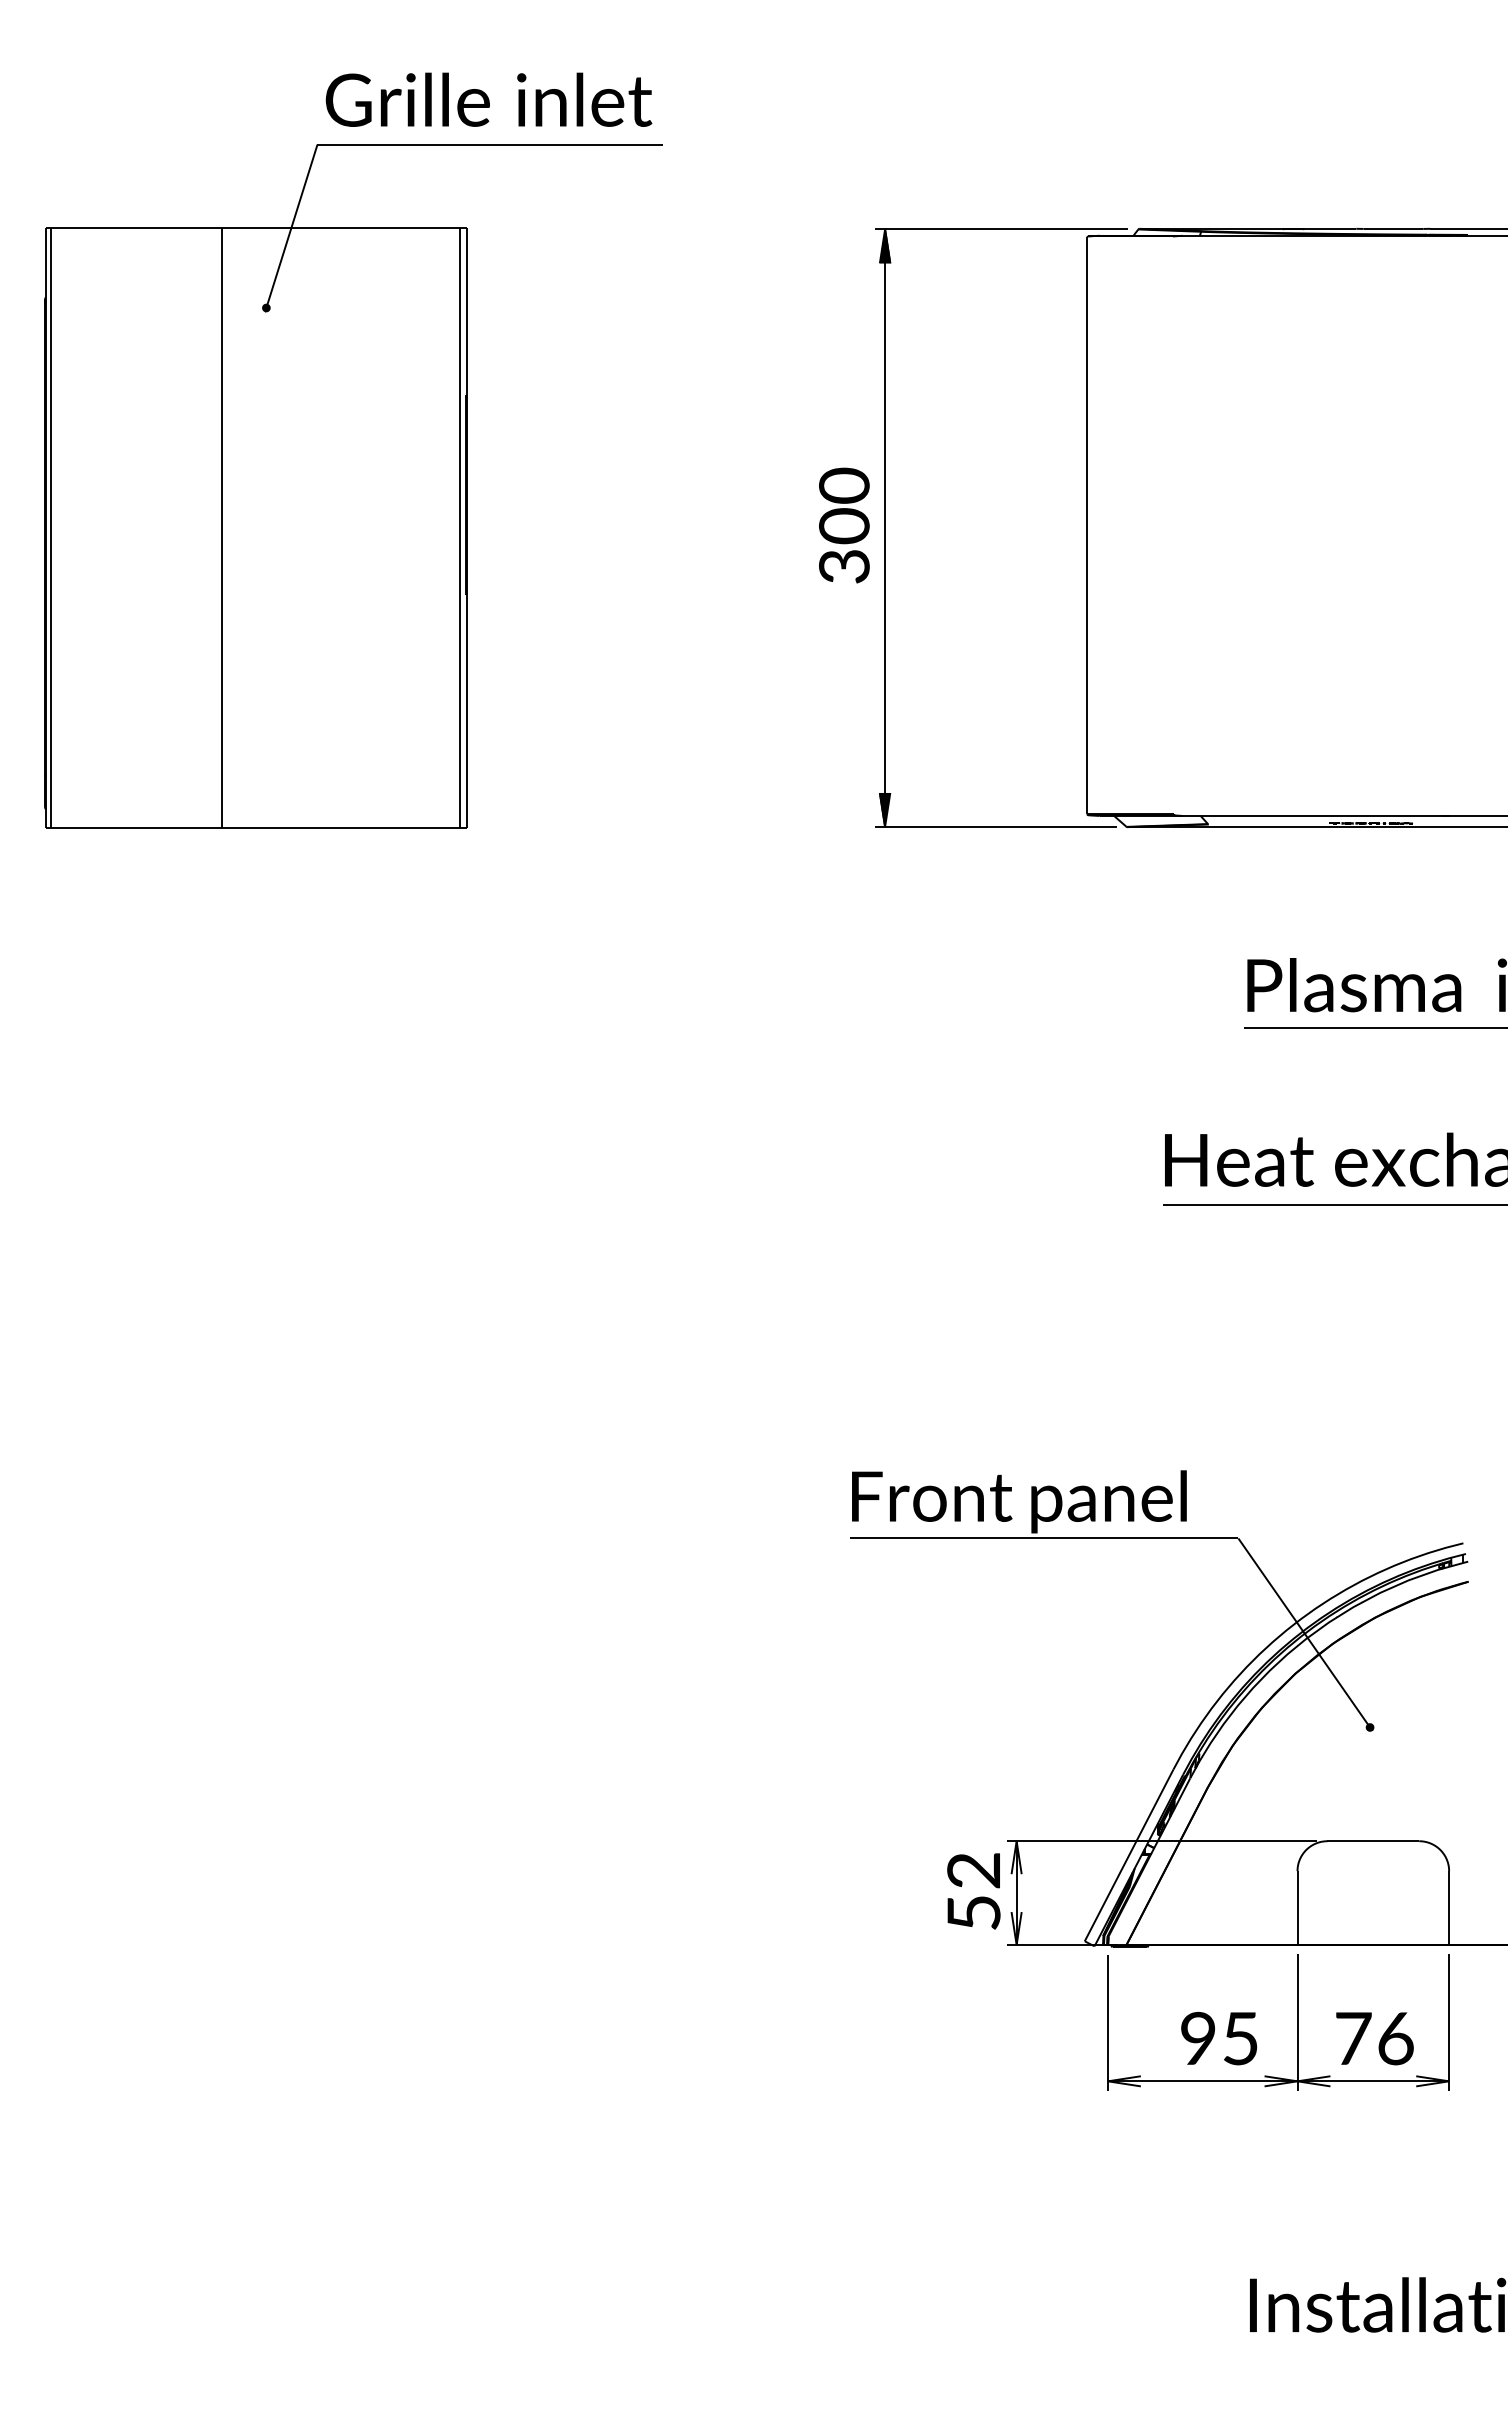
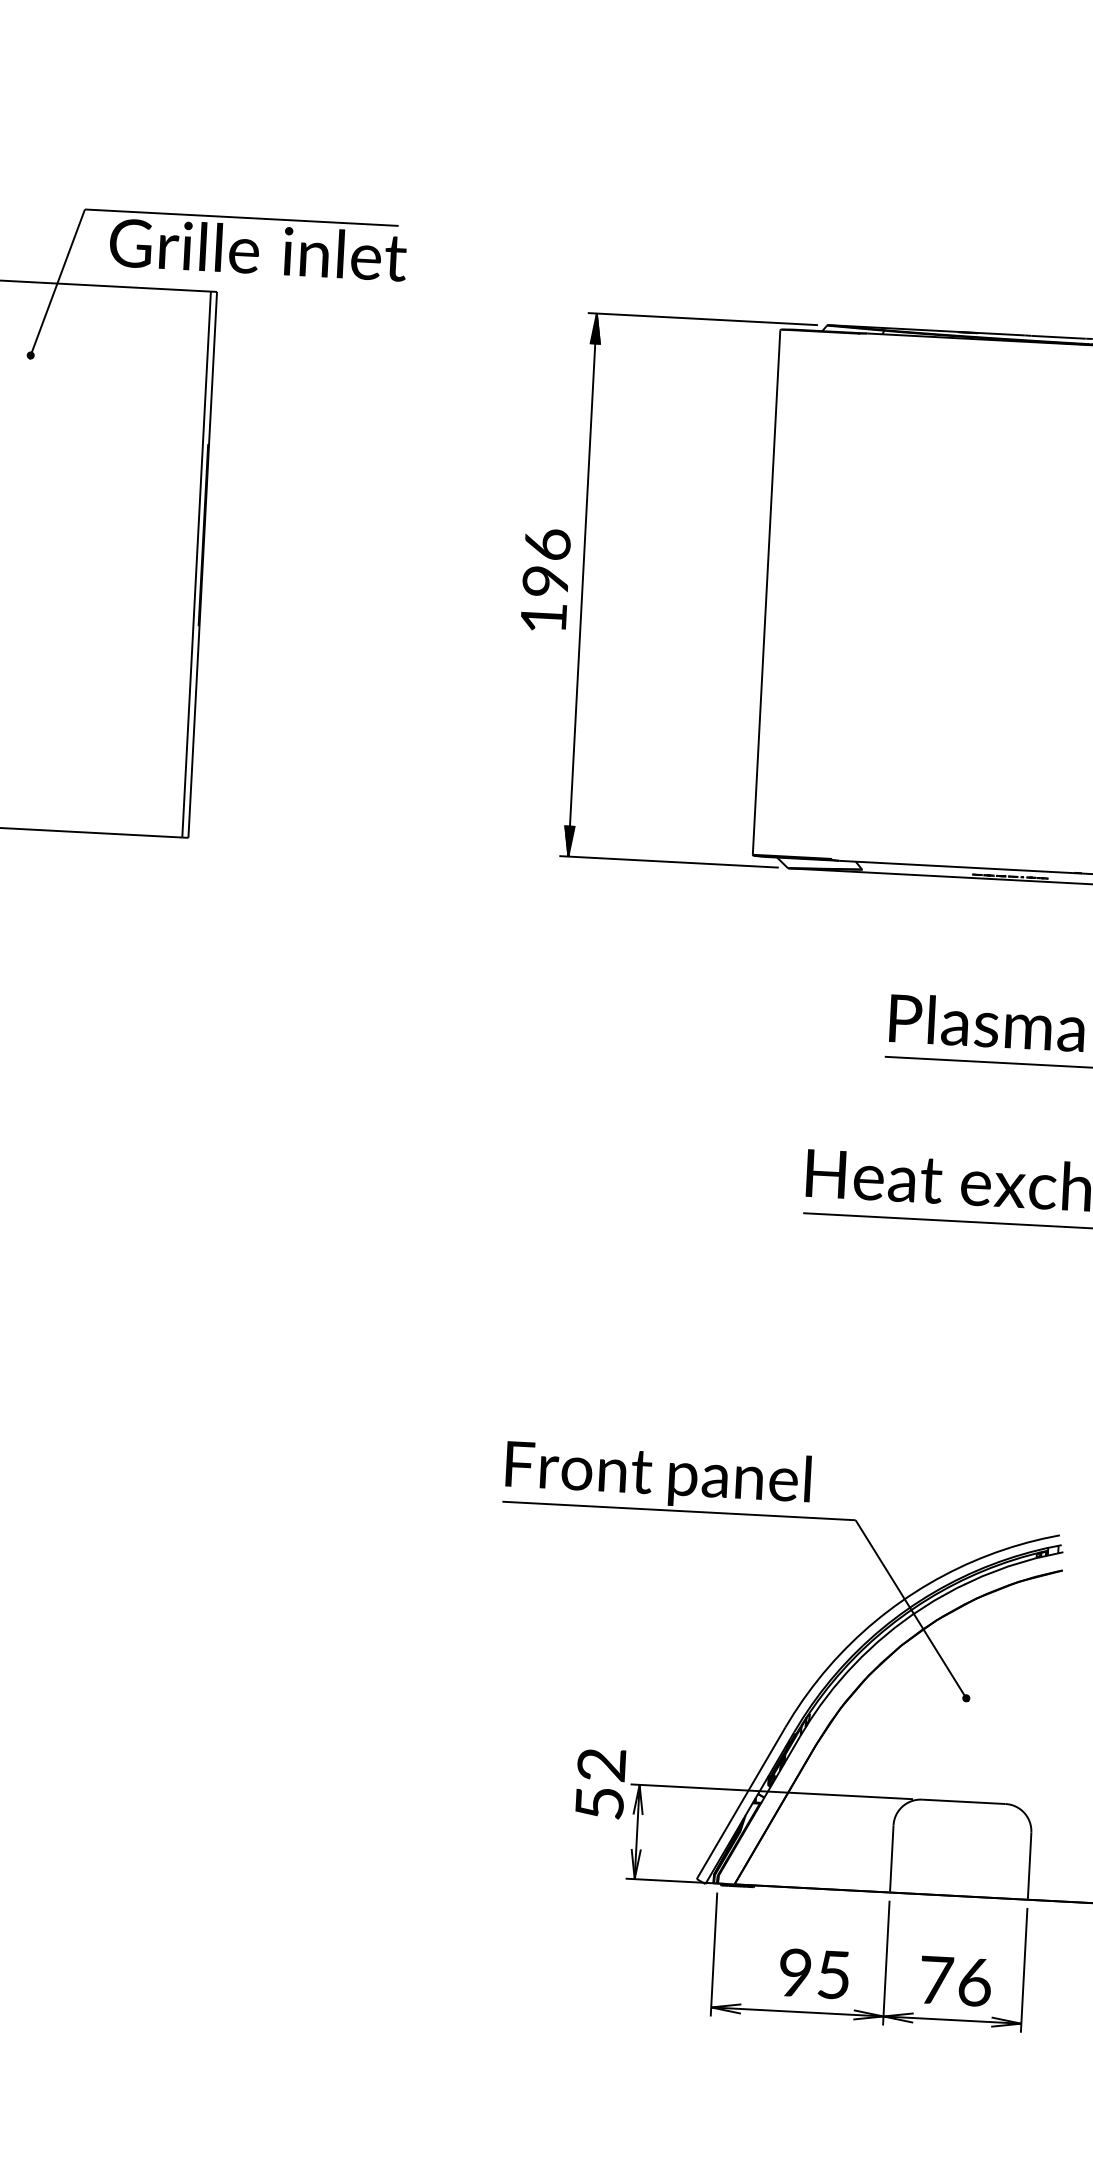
text: (488, 99) -> (257, 249), moved
text: (844, 525) -> (545, 580), 300 -> 196
text: (973, 1891) -> (600, 1783), moved

